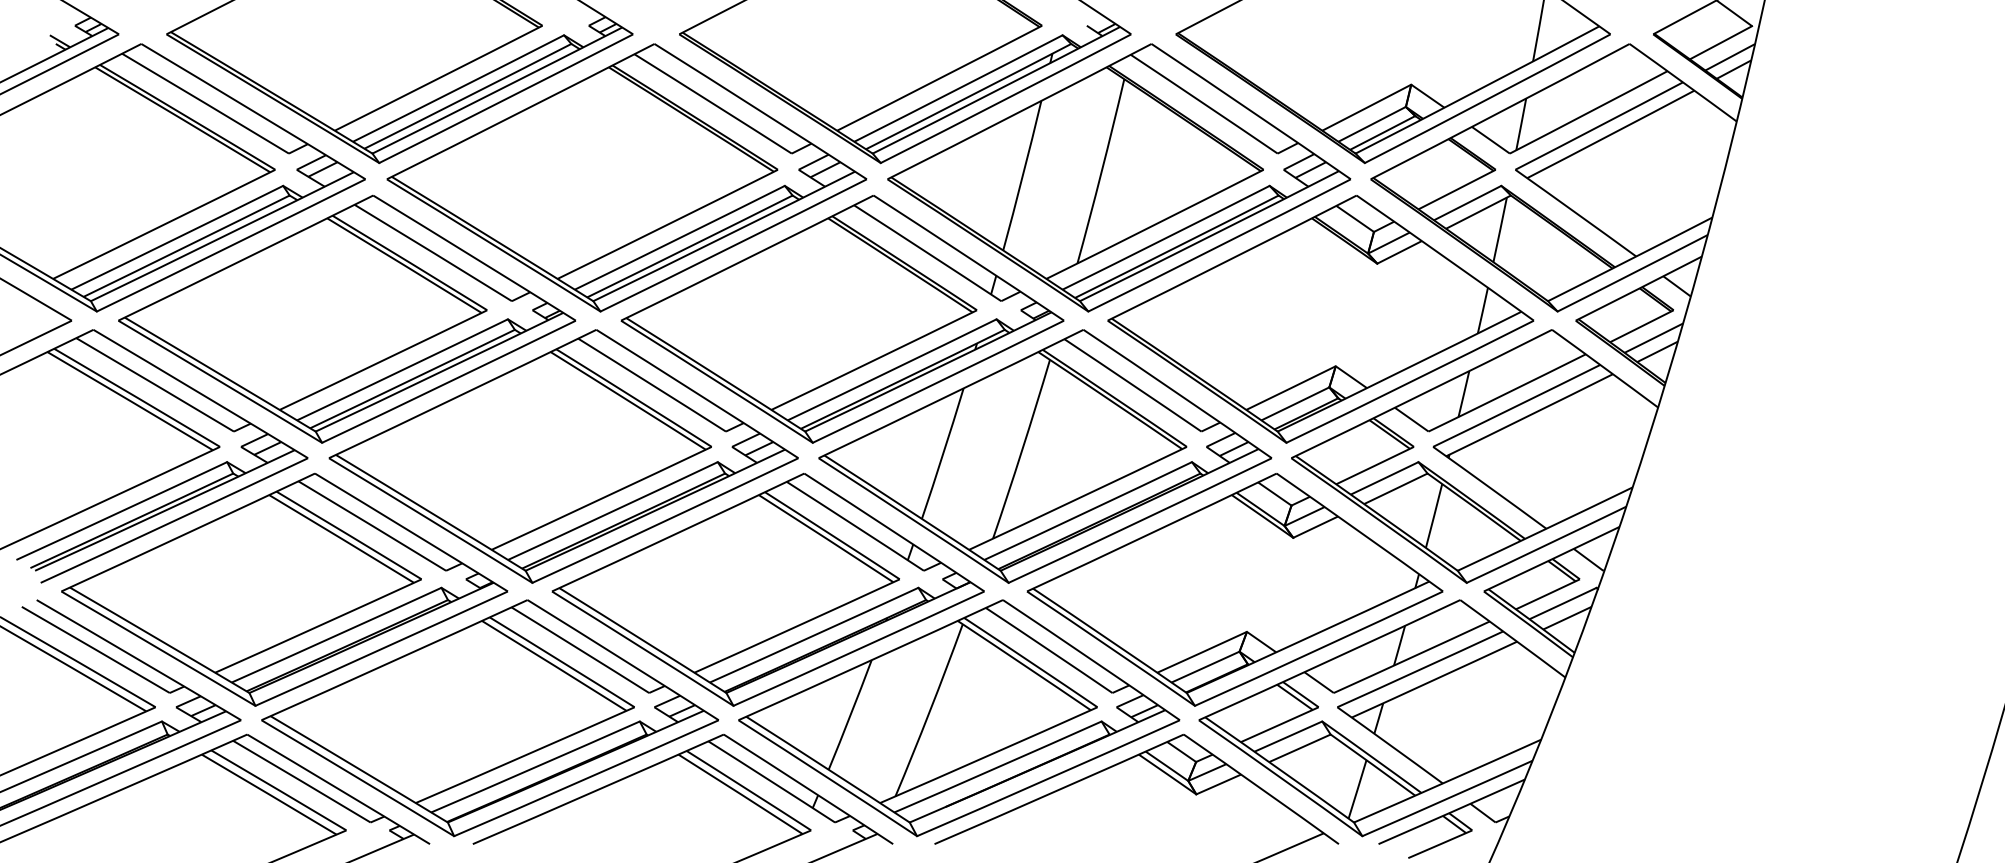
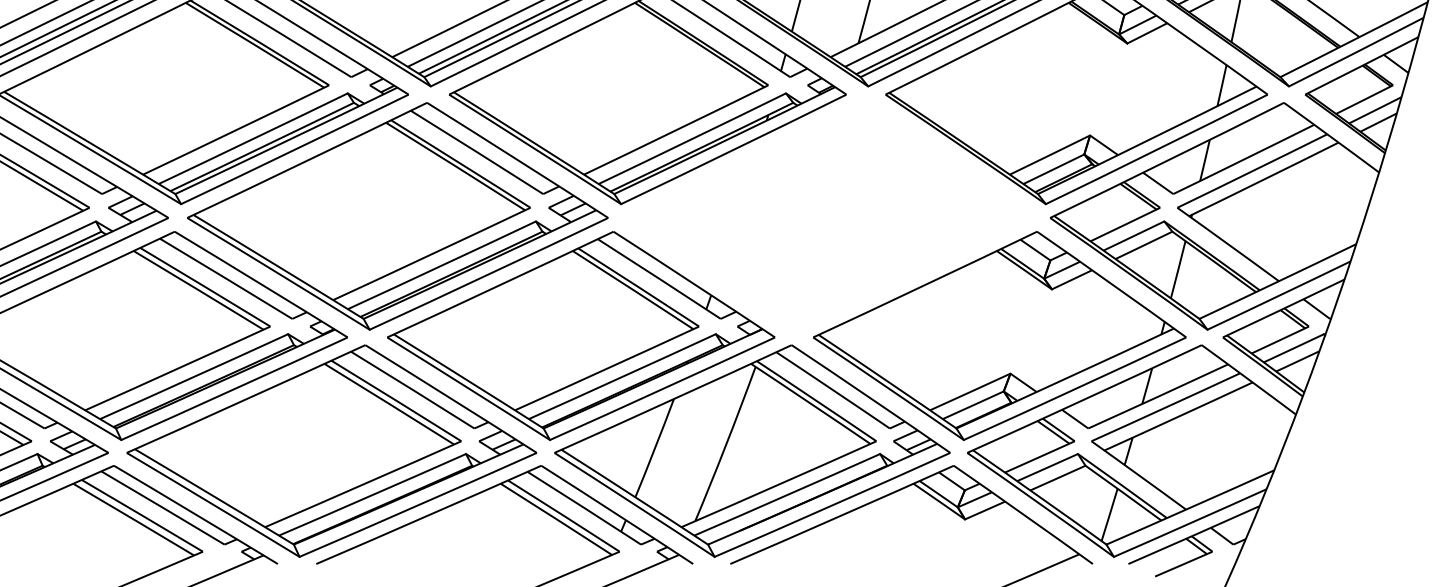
part: (1045, 456) -> (829, 216), removed

